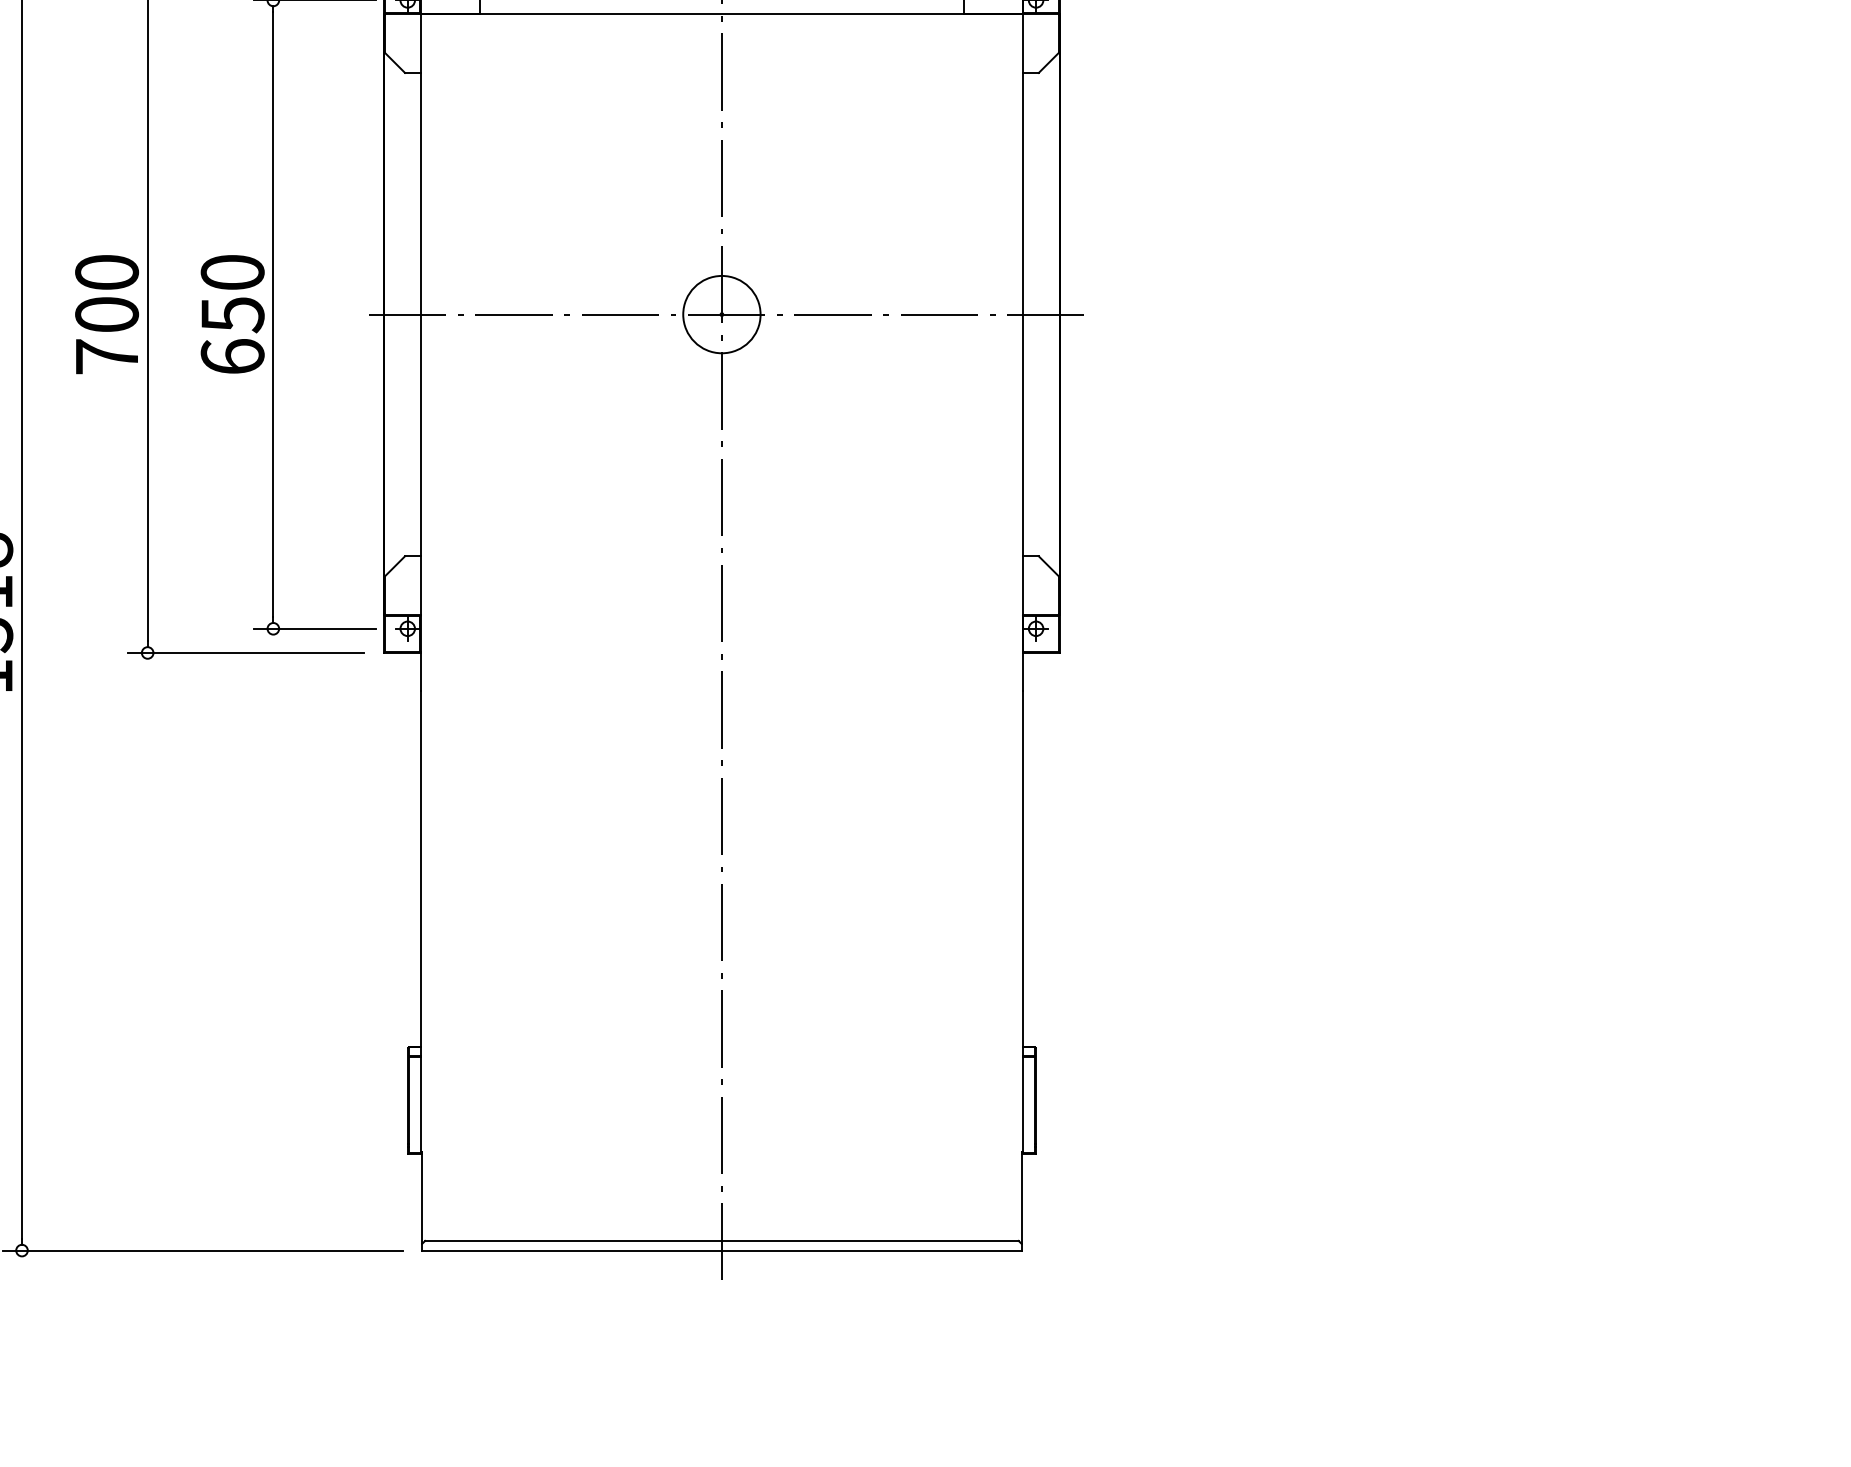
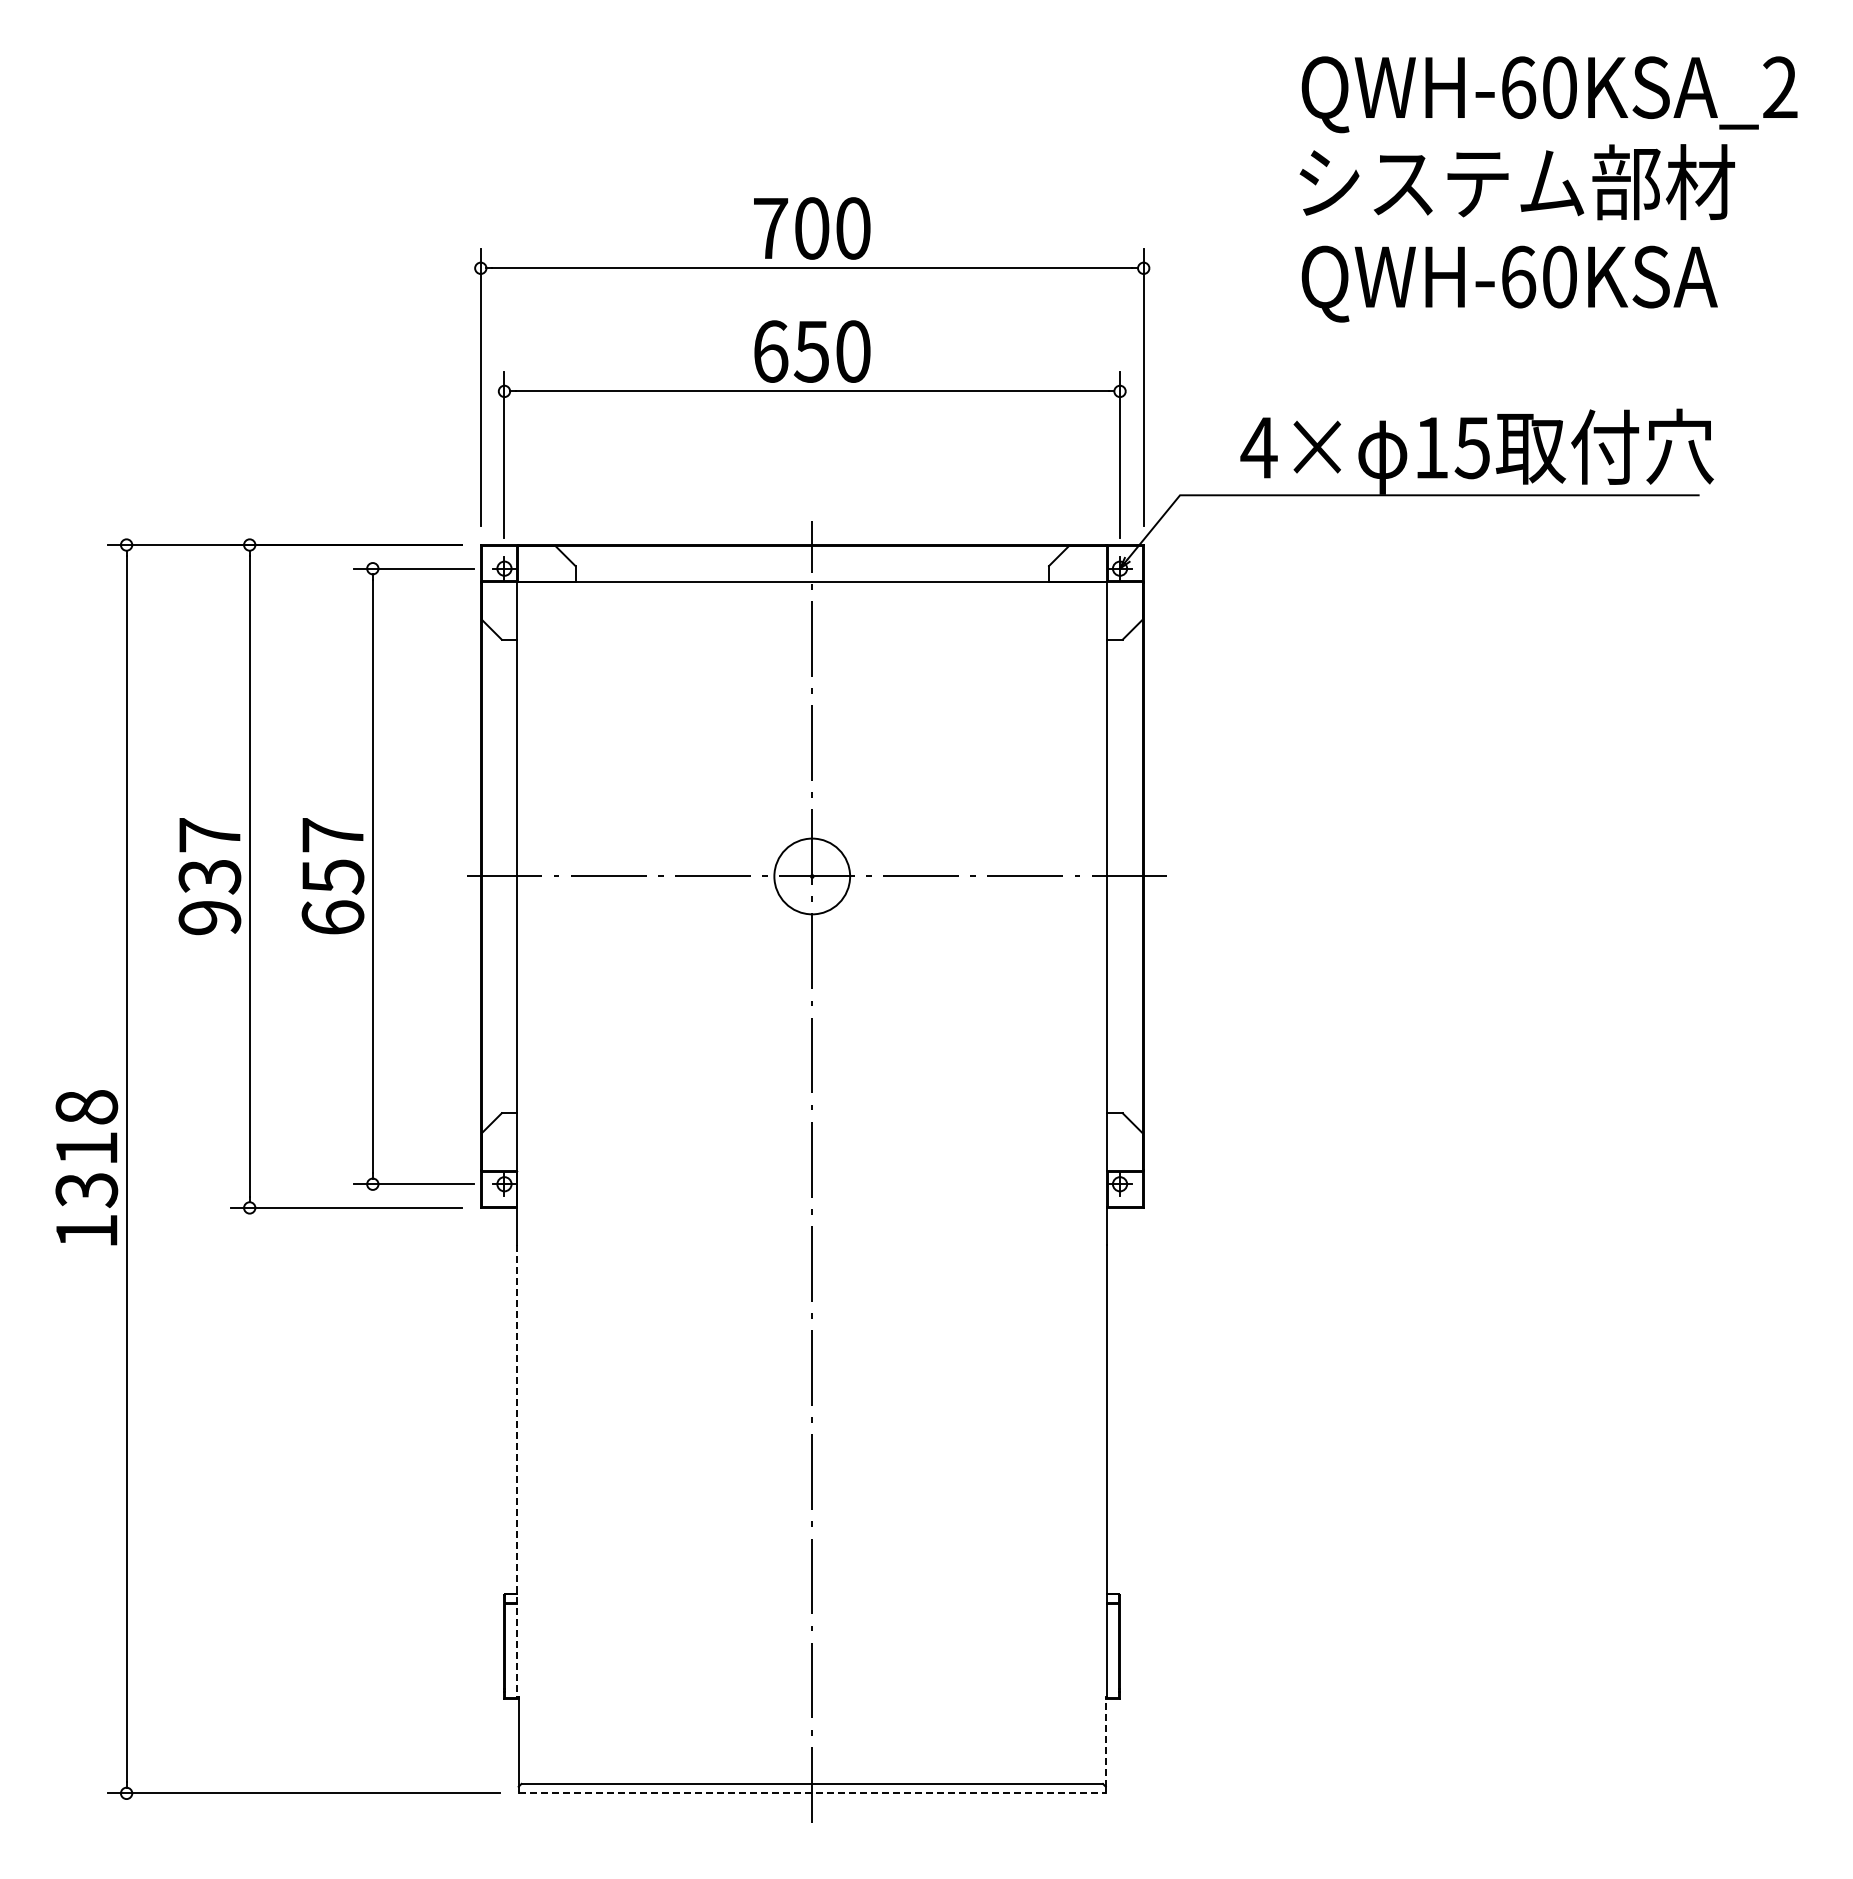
text: (232, 272) -> (332, 835), 650 -> 657
text: (106, 314) -> (209, 876), 700 -> 937
line: (421, 921) -> (517, 1470), solid -> dashed
line: (1021, 1197) -> (1105, 1741), solid -> dashed
line: (722, 1250) -> (812, 1793), solid -> dashed

